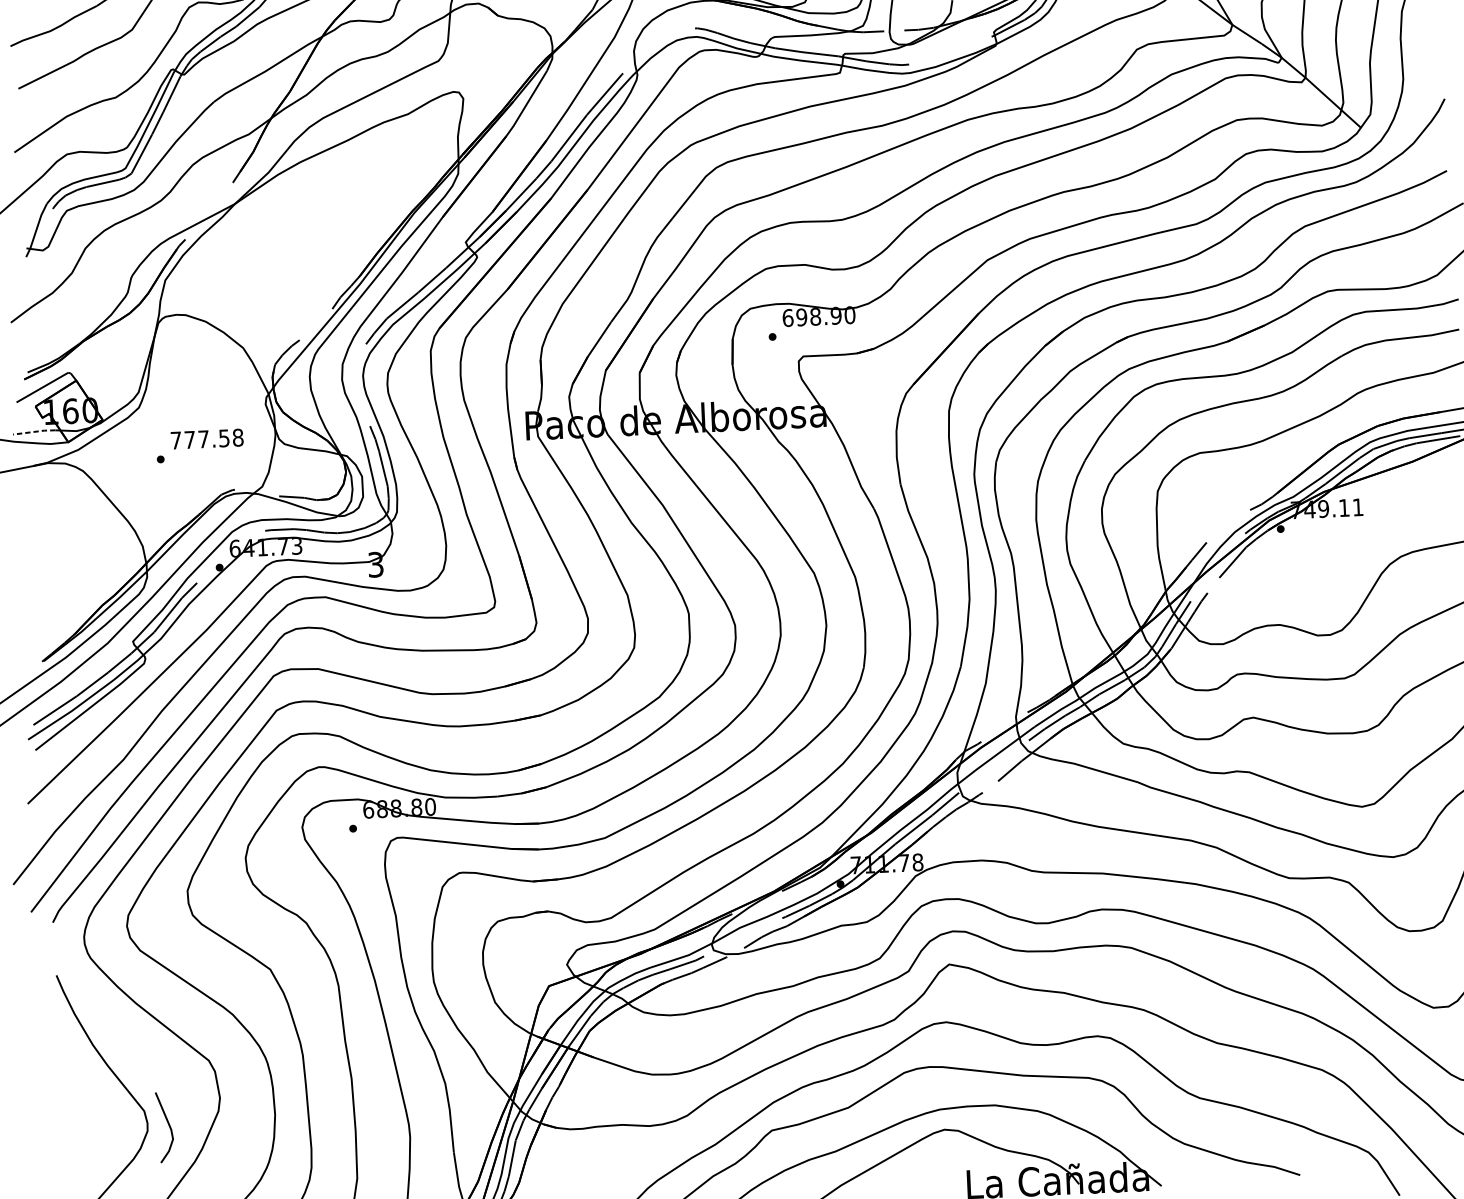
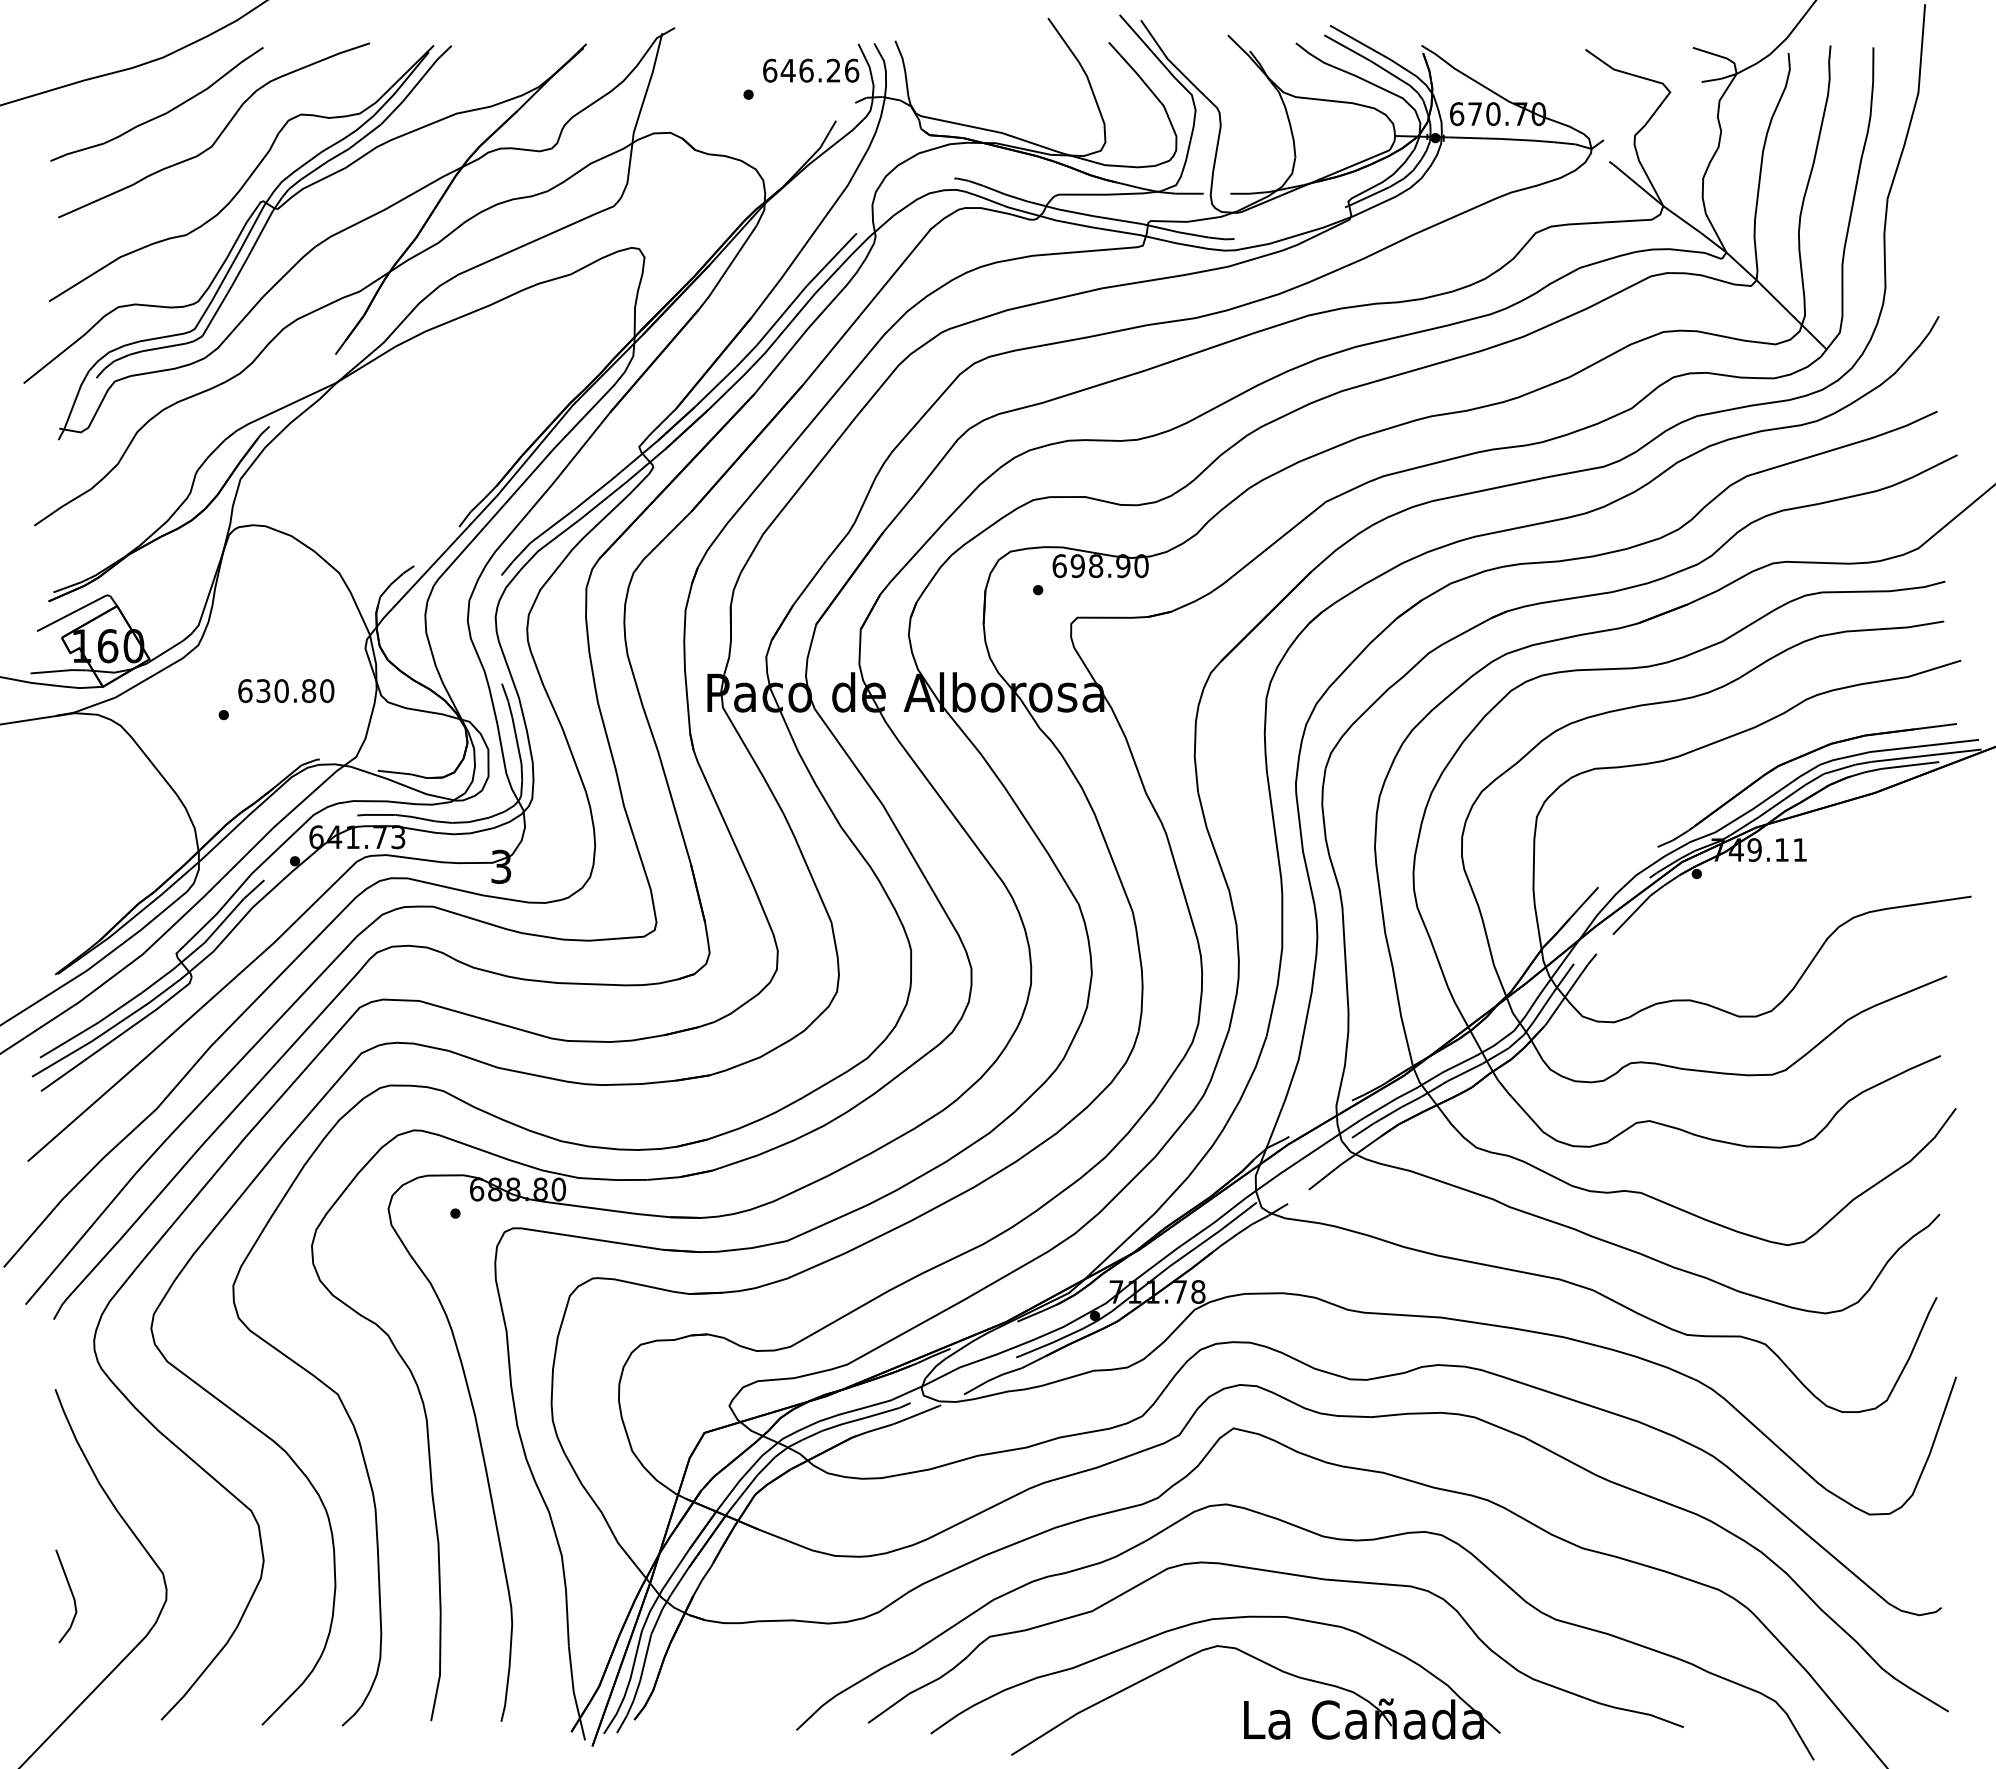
line: (34, 432) -> (59, 671), dashed -> solid
text: (207, 439) -> (286, 691), 777.58 -> 630.80
line: (168, 1125) -> (71, 1594), moved

